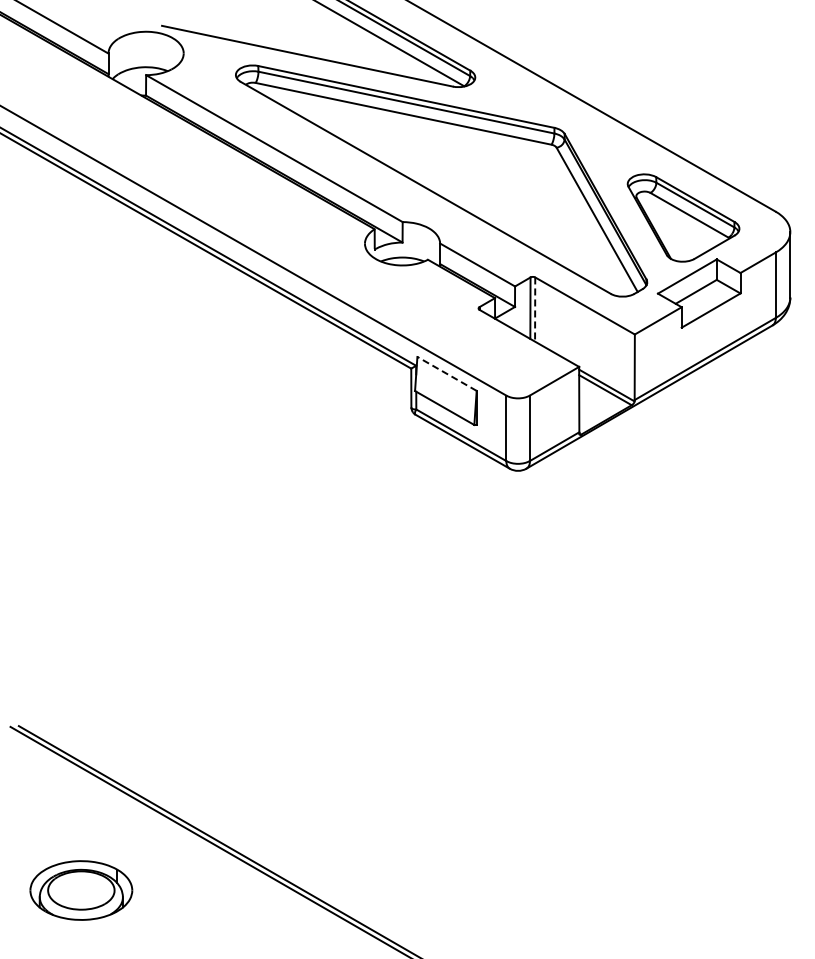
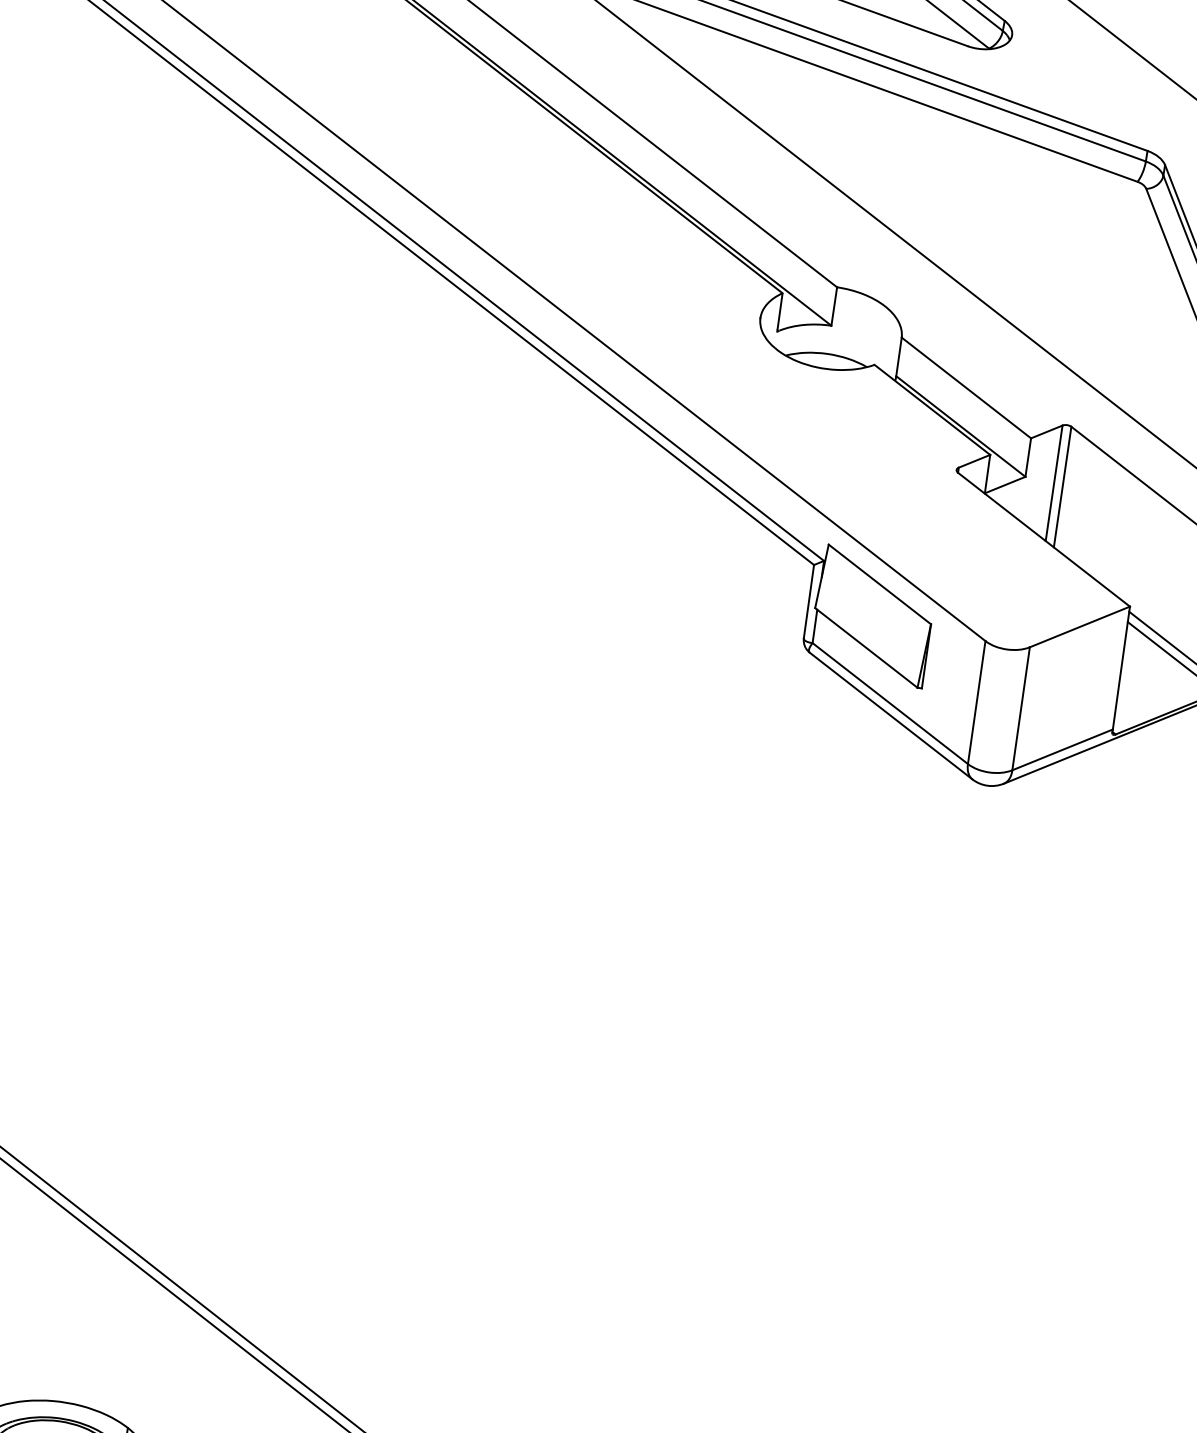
line: (535, 310) -> (1063, 488), dashed -> solid
line: (446, 373) -> (878, 583), dashed -> solid

